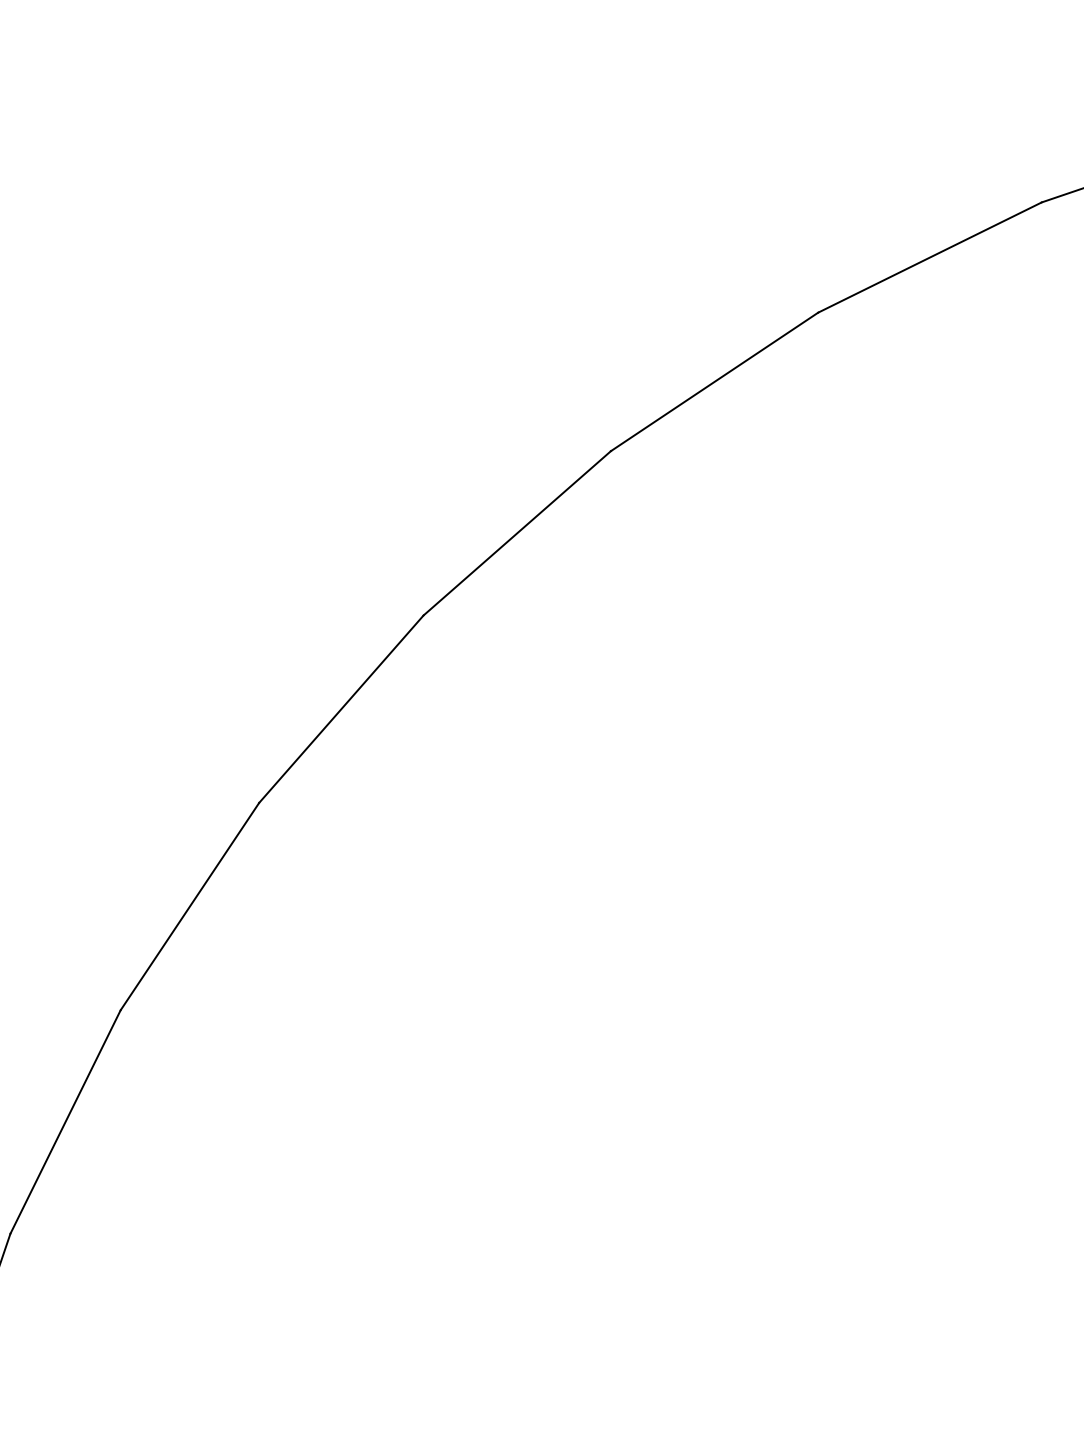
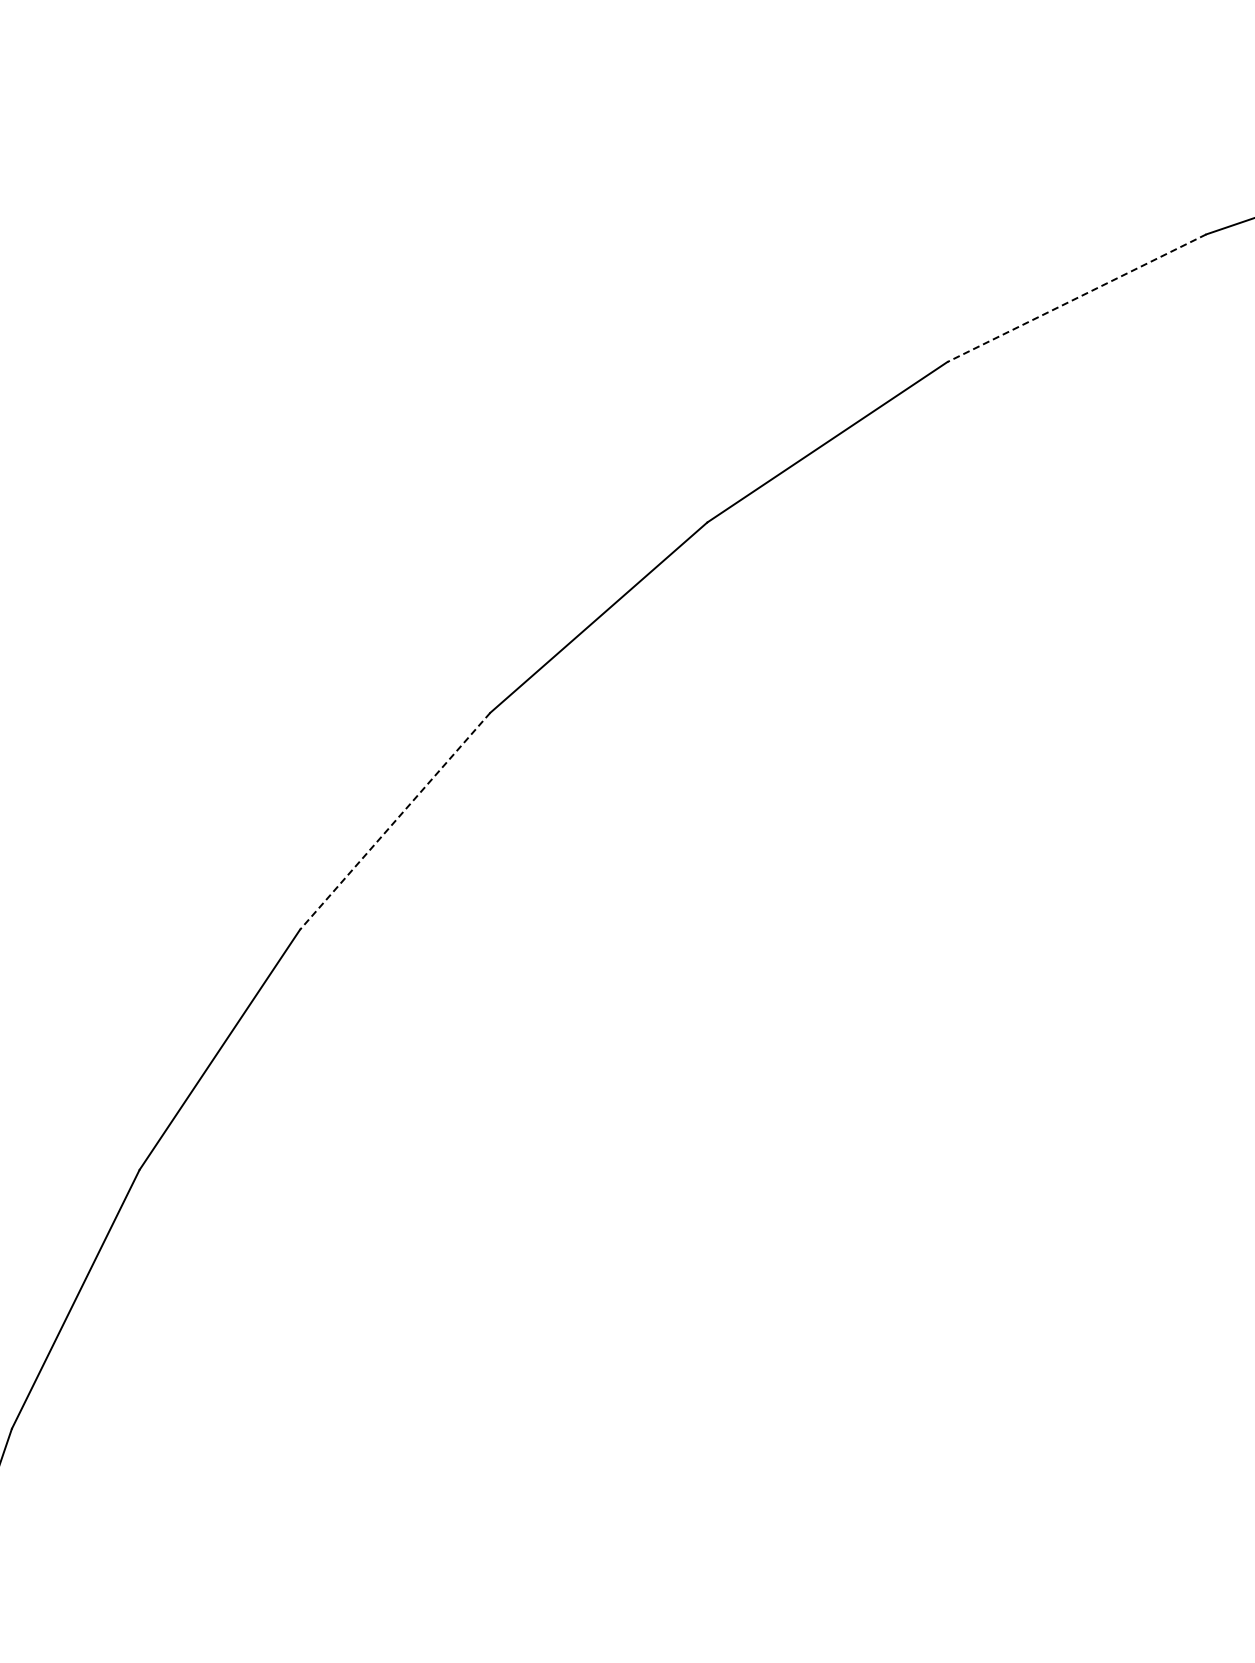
line: (929, 257) -> (1076, 298), solid -> dashed
line: (340, 709) -> (394, 821), solid -> dashed

